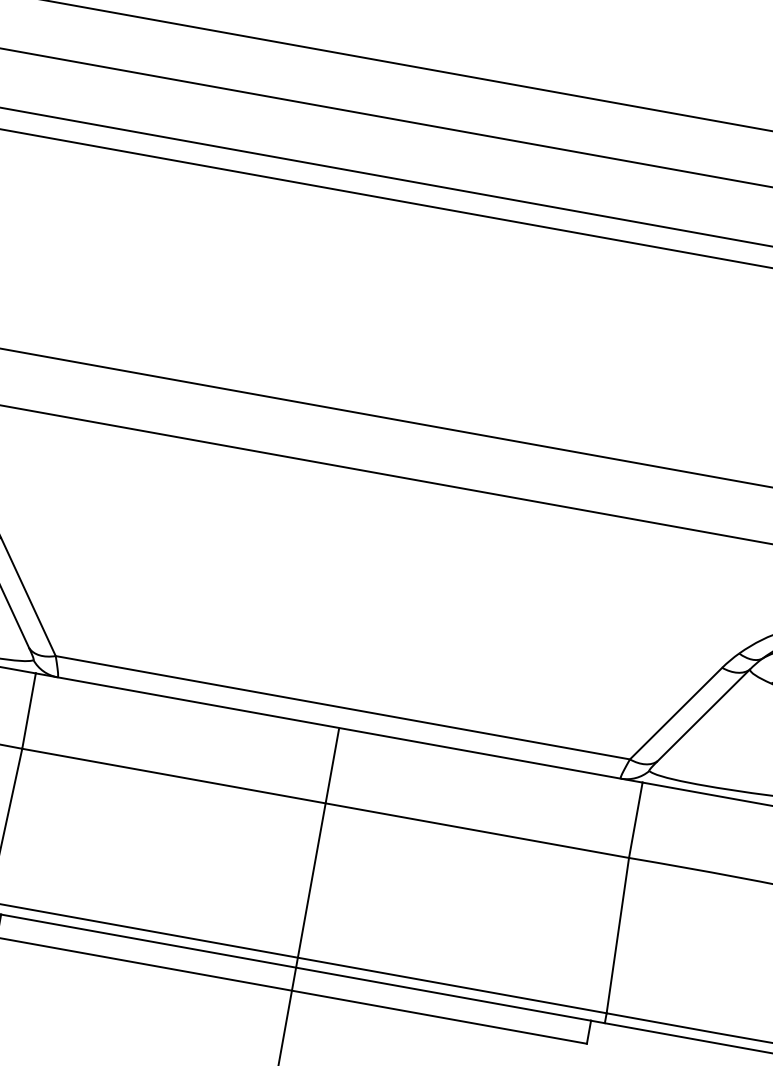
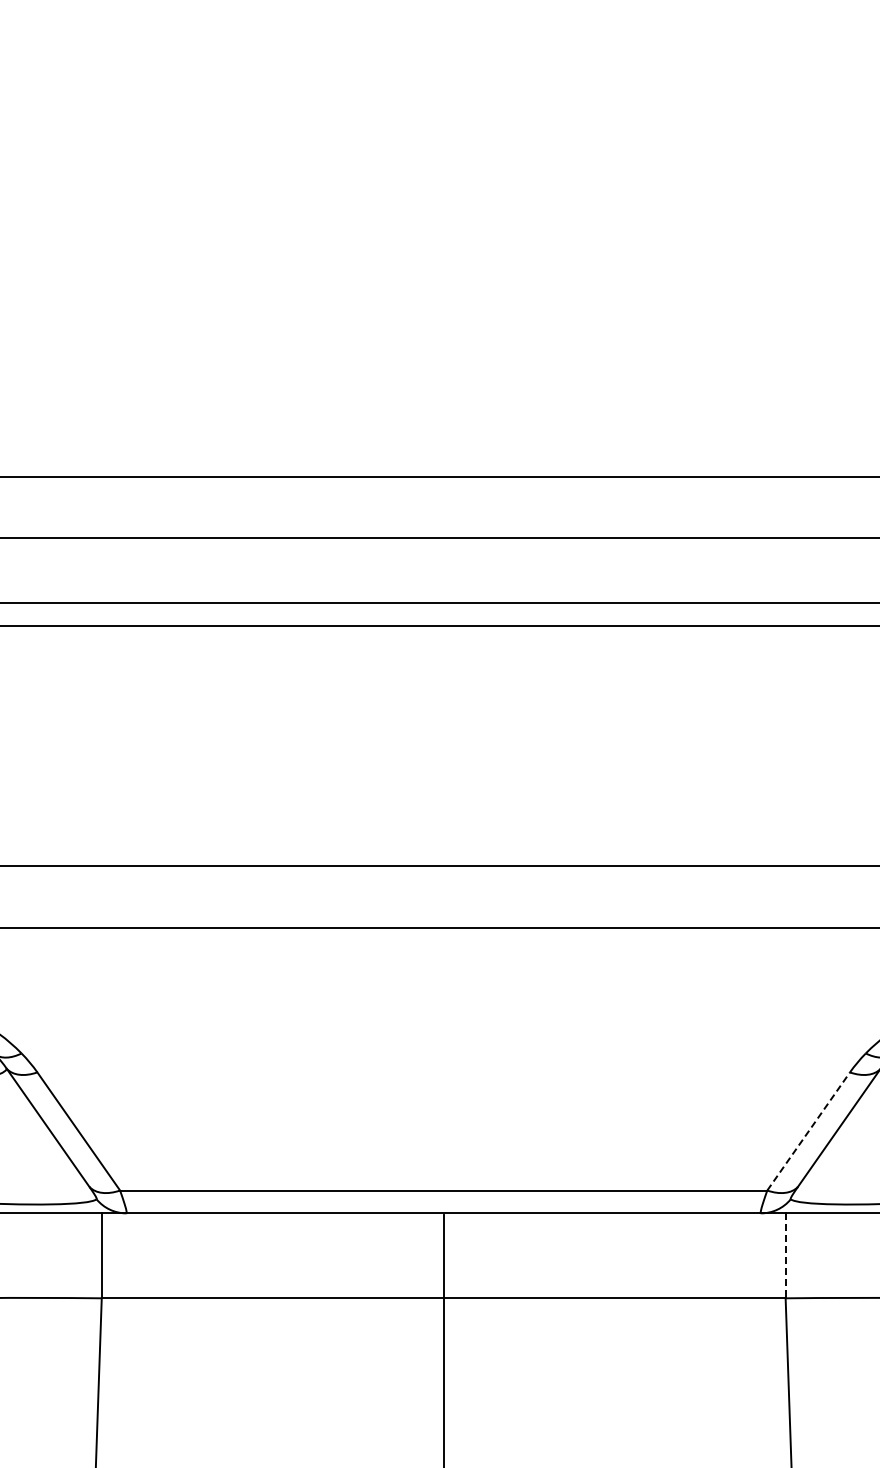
line: (675, 713) -> (808, 1131), solid -> dashed
line: (635, 820) -> (785, 1256), solid -> dashed

